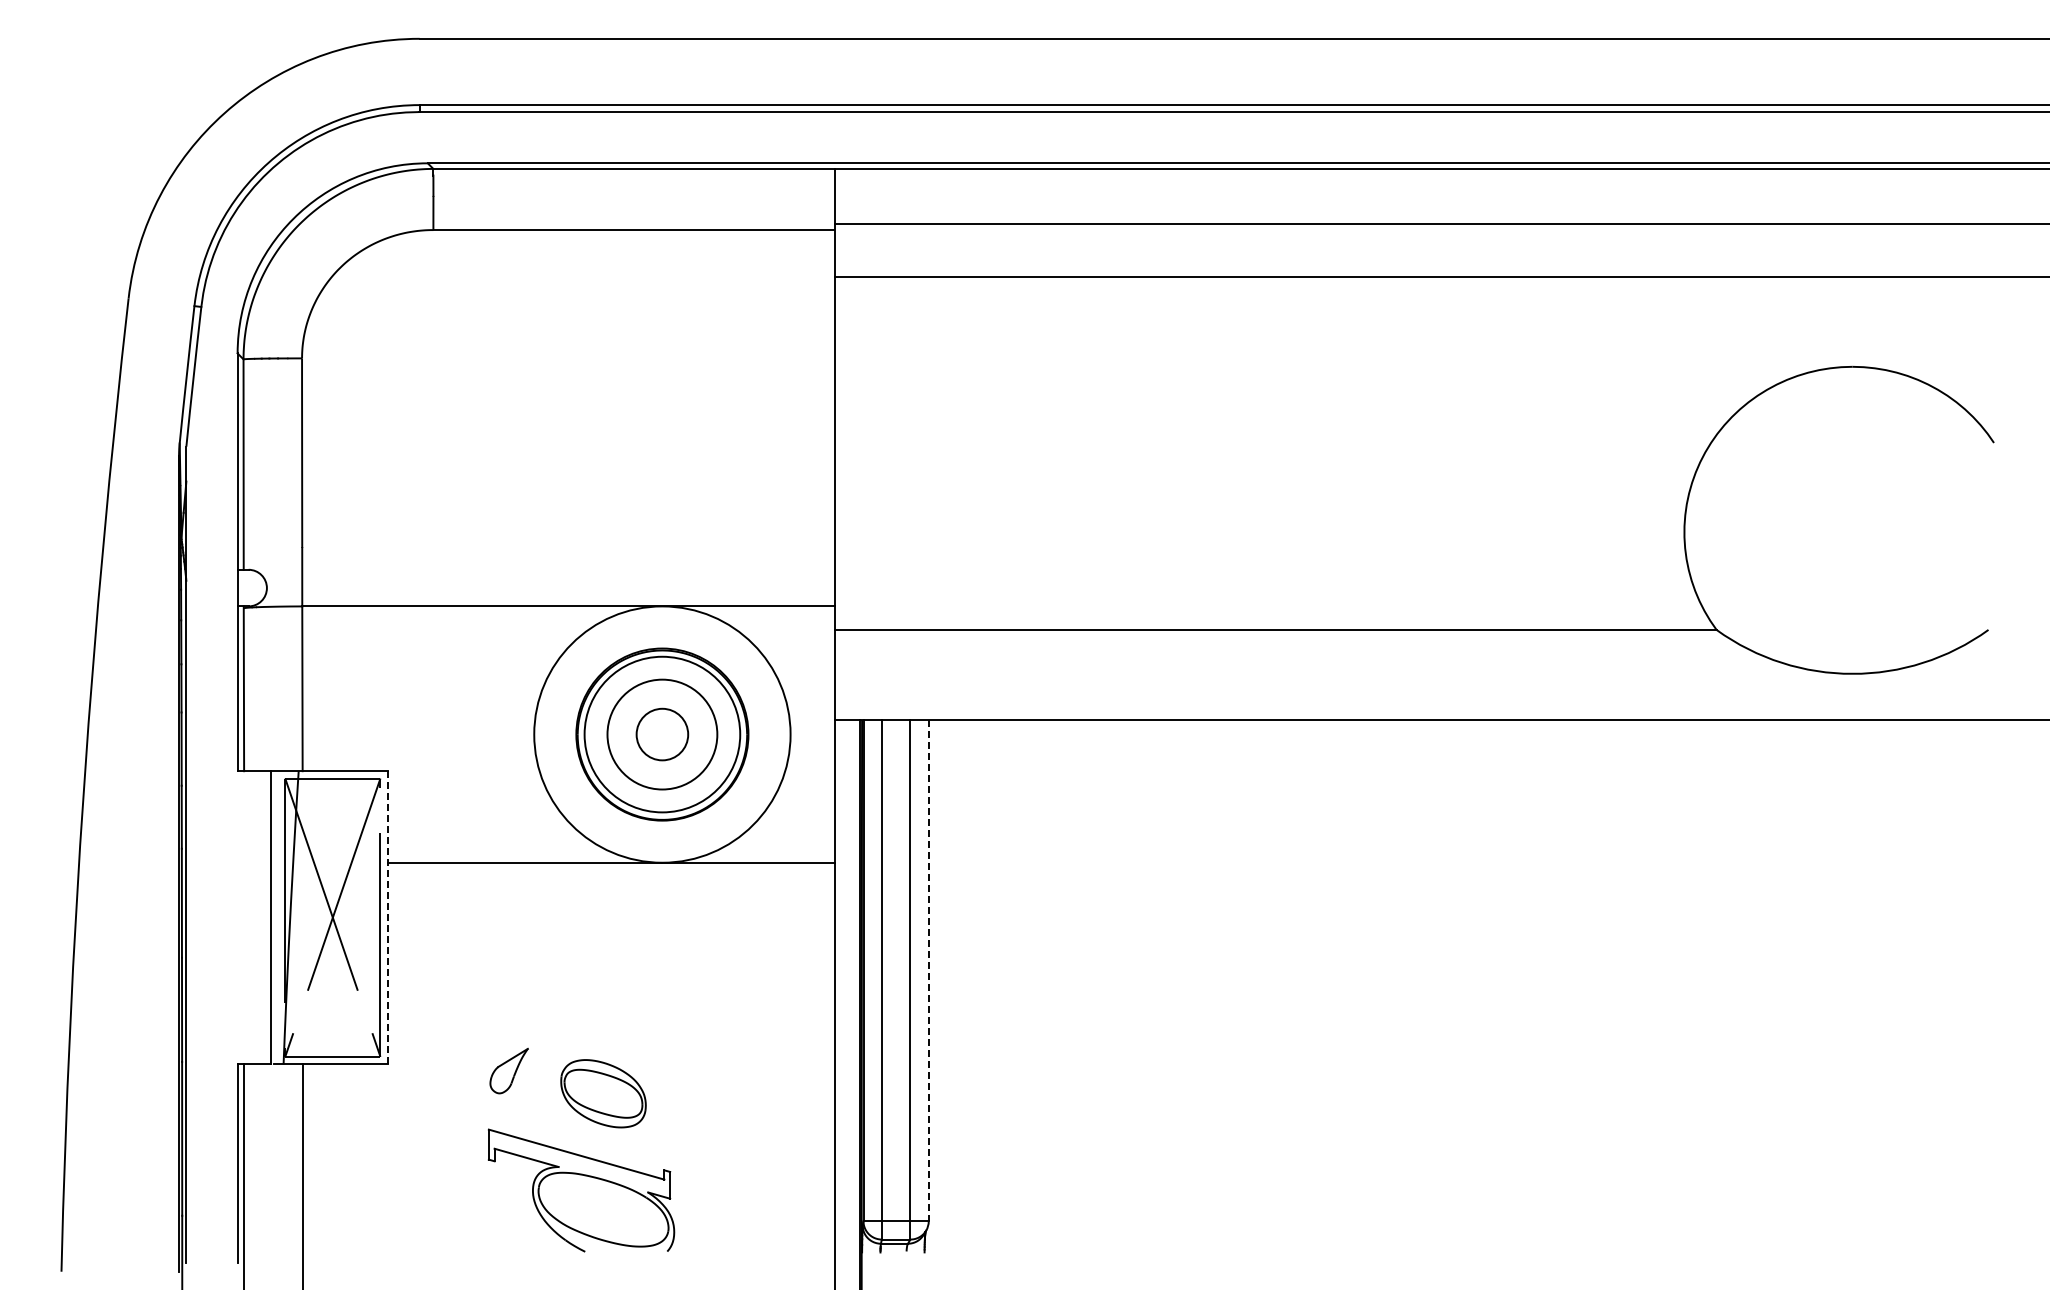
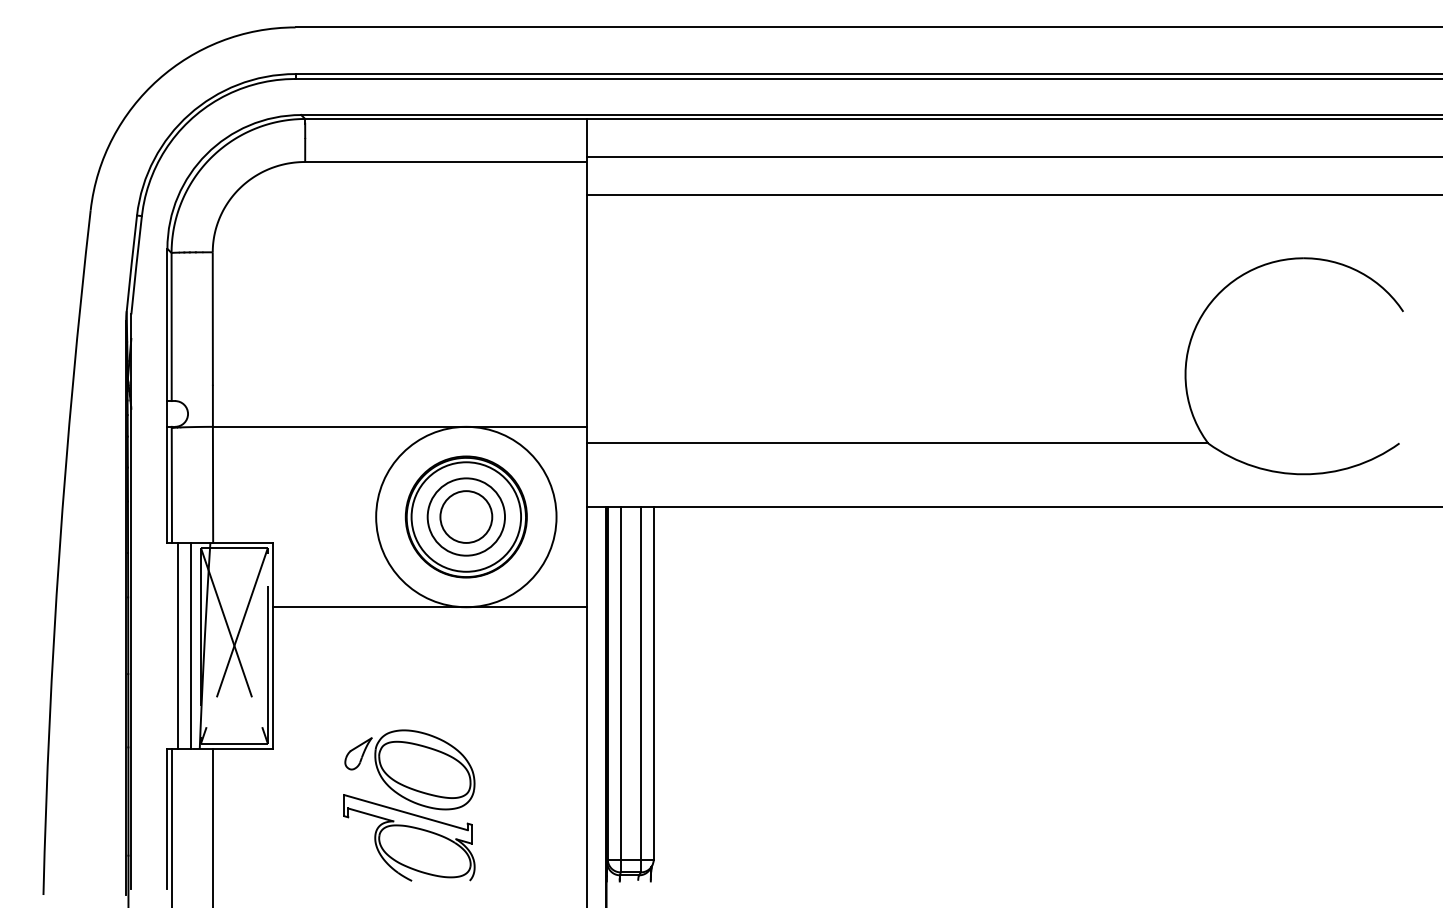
circle: (662, 734) -> (466, 516), size x1.43
line: (252, 917) -> (177, 645), added
line: (387, 917) -> (272, 645), dashed -> solid
line: (928, 970) -> (653, 683), dashed -> solid
part: (603, 1093) -> (424, 769), size x1.67

